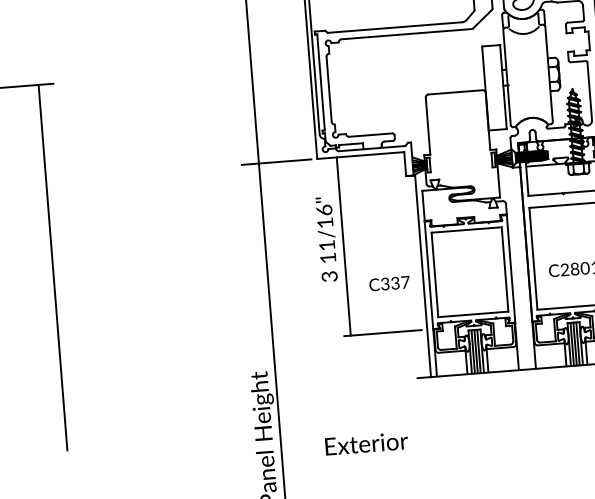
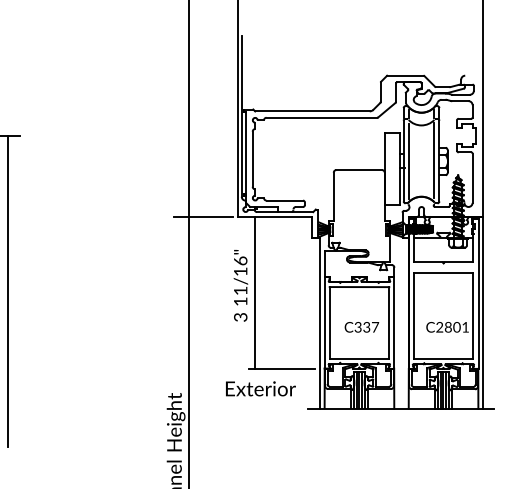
line: (543, 74) -> (434, 160), added
line: (512, 76) -> (408, 160), added
text: (389, 283) -> (361, 327), moved
text: (366, 443) -> (260, 388), moved

